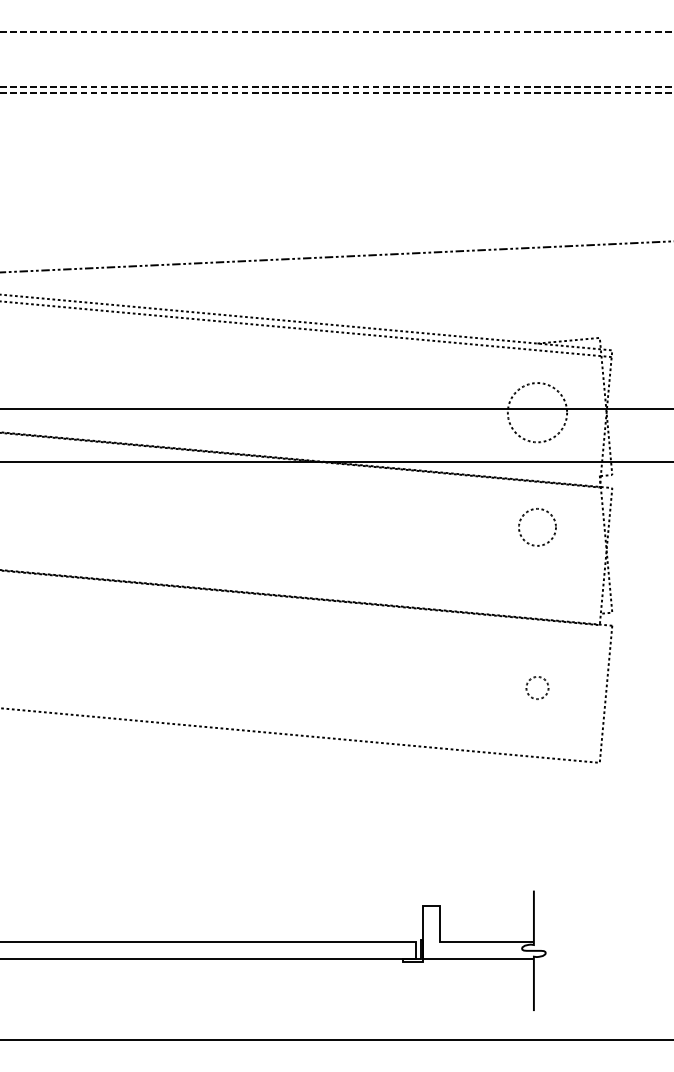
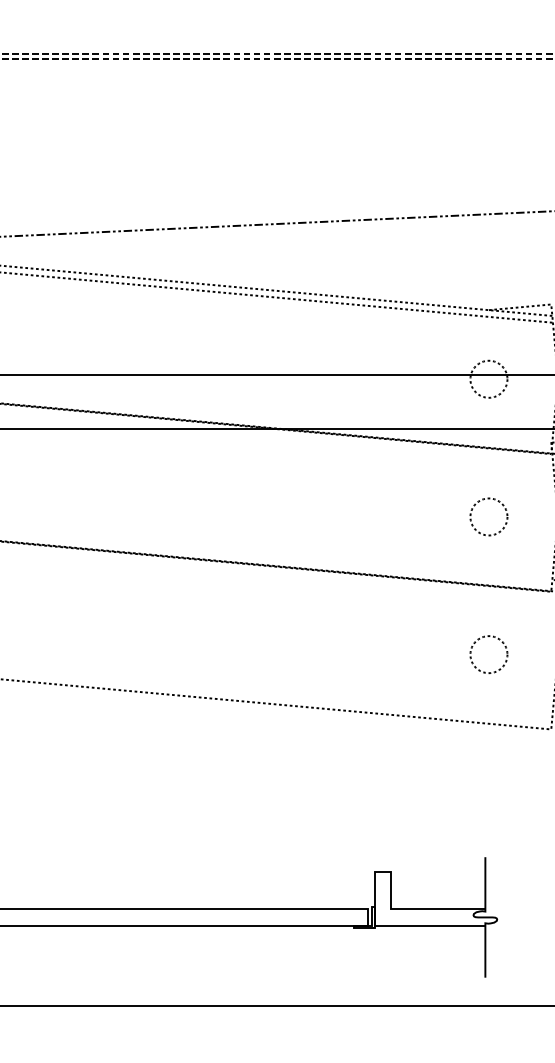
circle: (537, 412) -> (488, 379), size x0.62
circle: (537, 527) -> (488, 517), moved
circle: (537, 687) -> (488, 654), size x1.67

